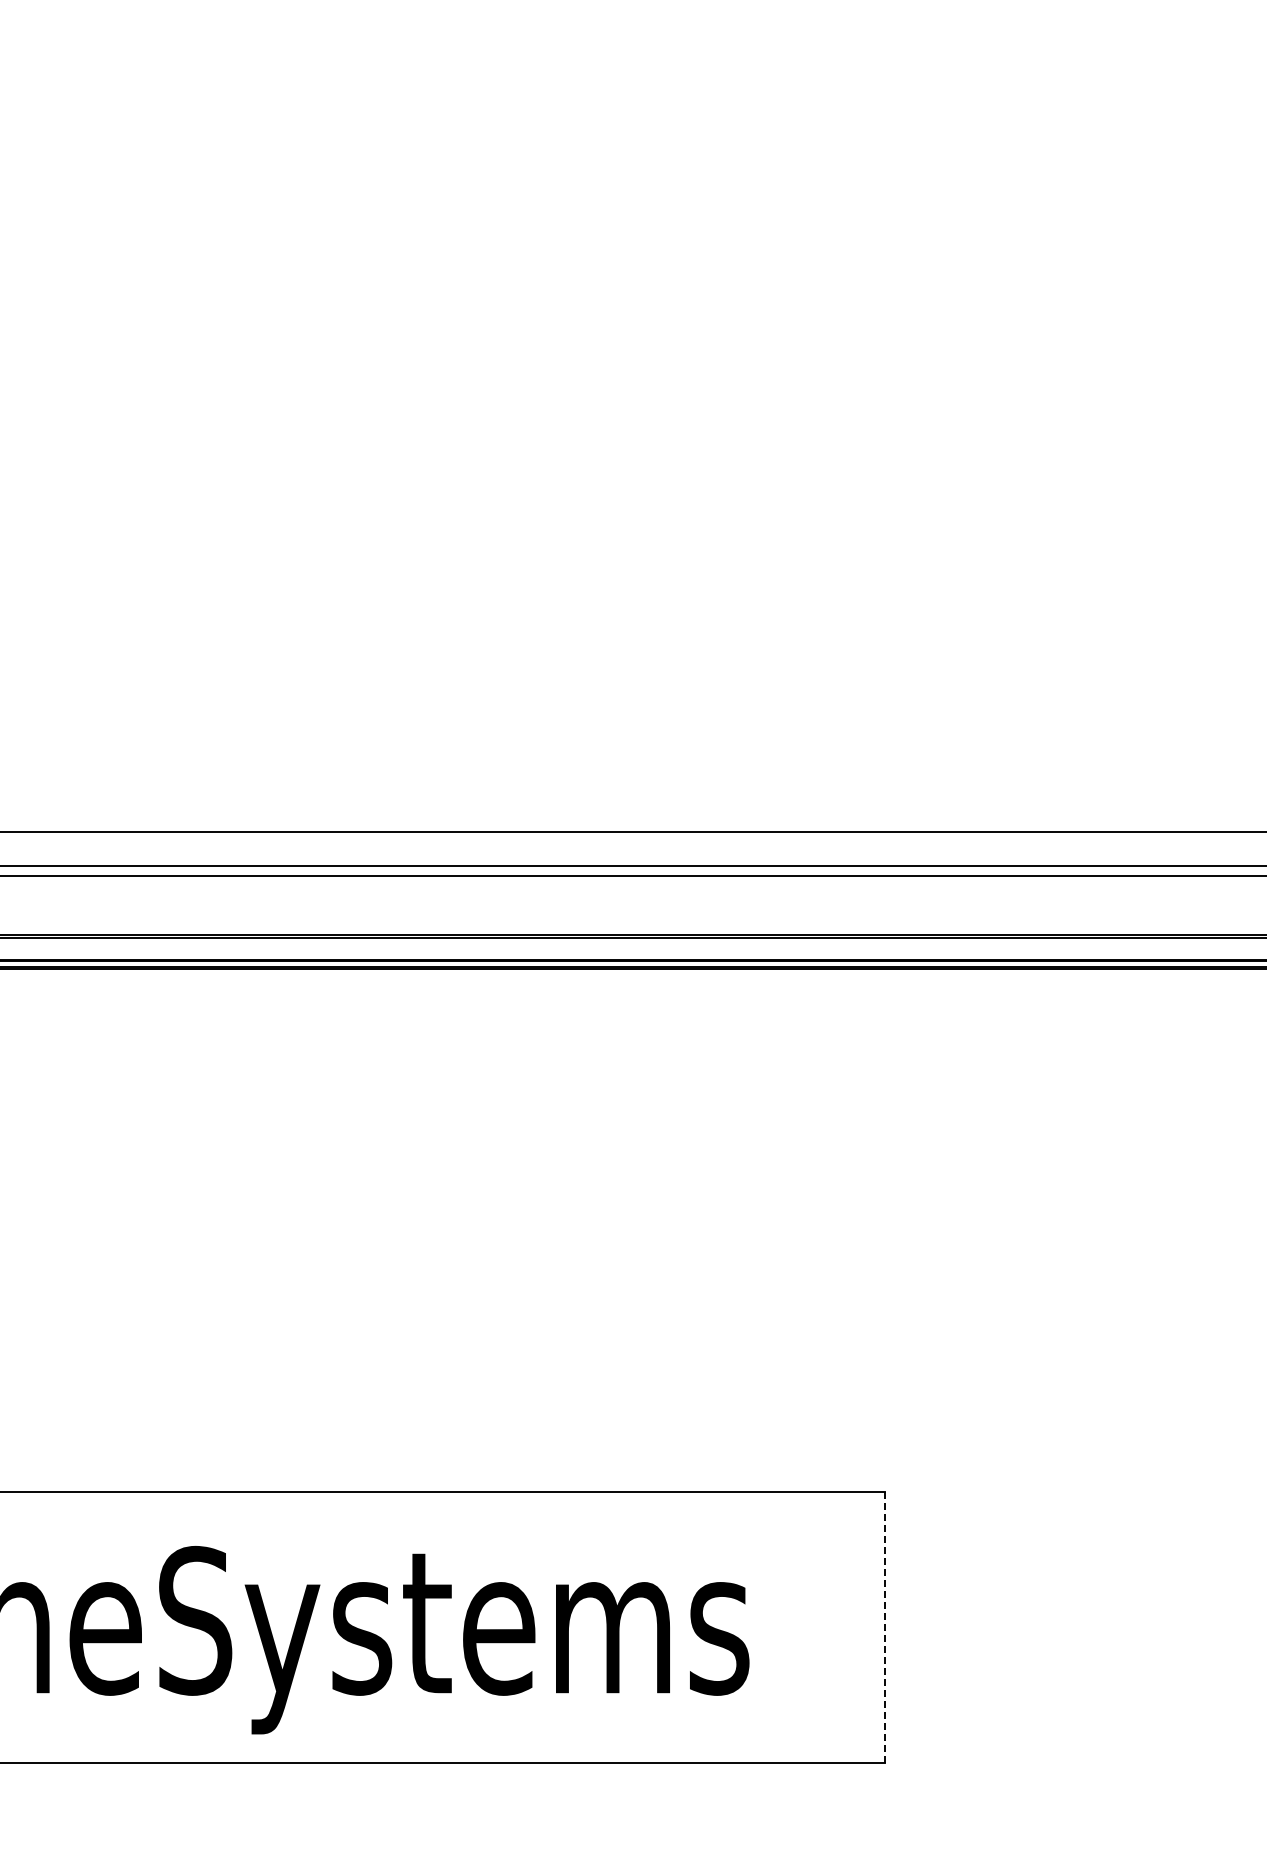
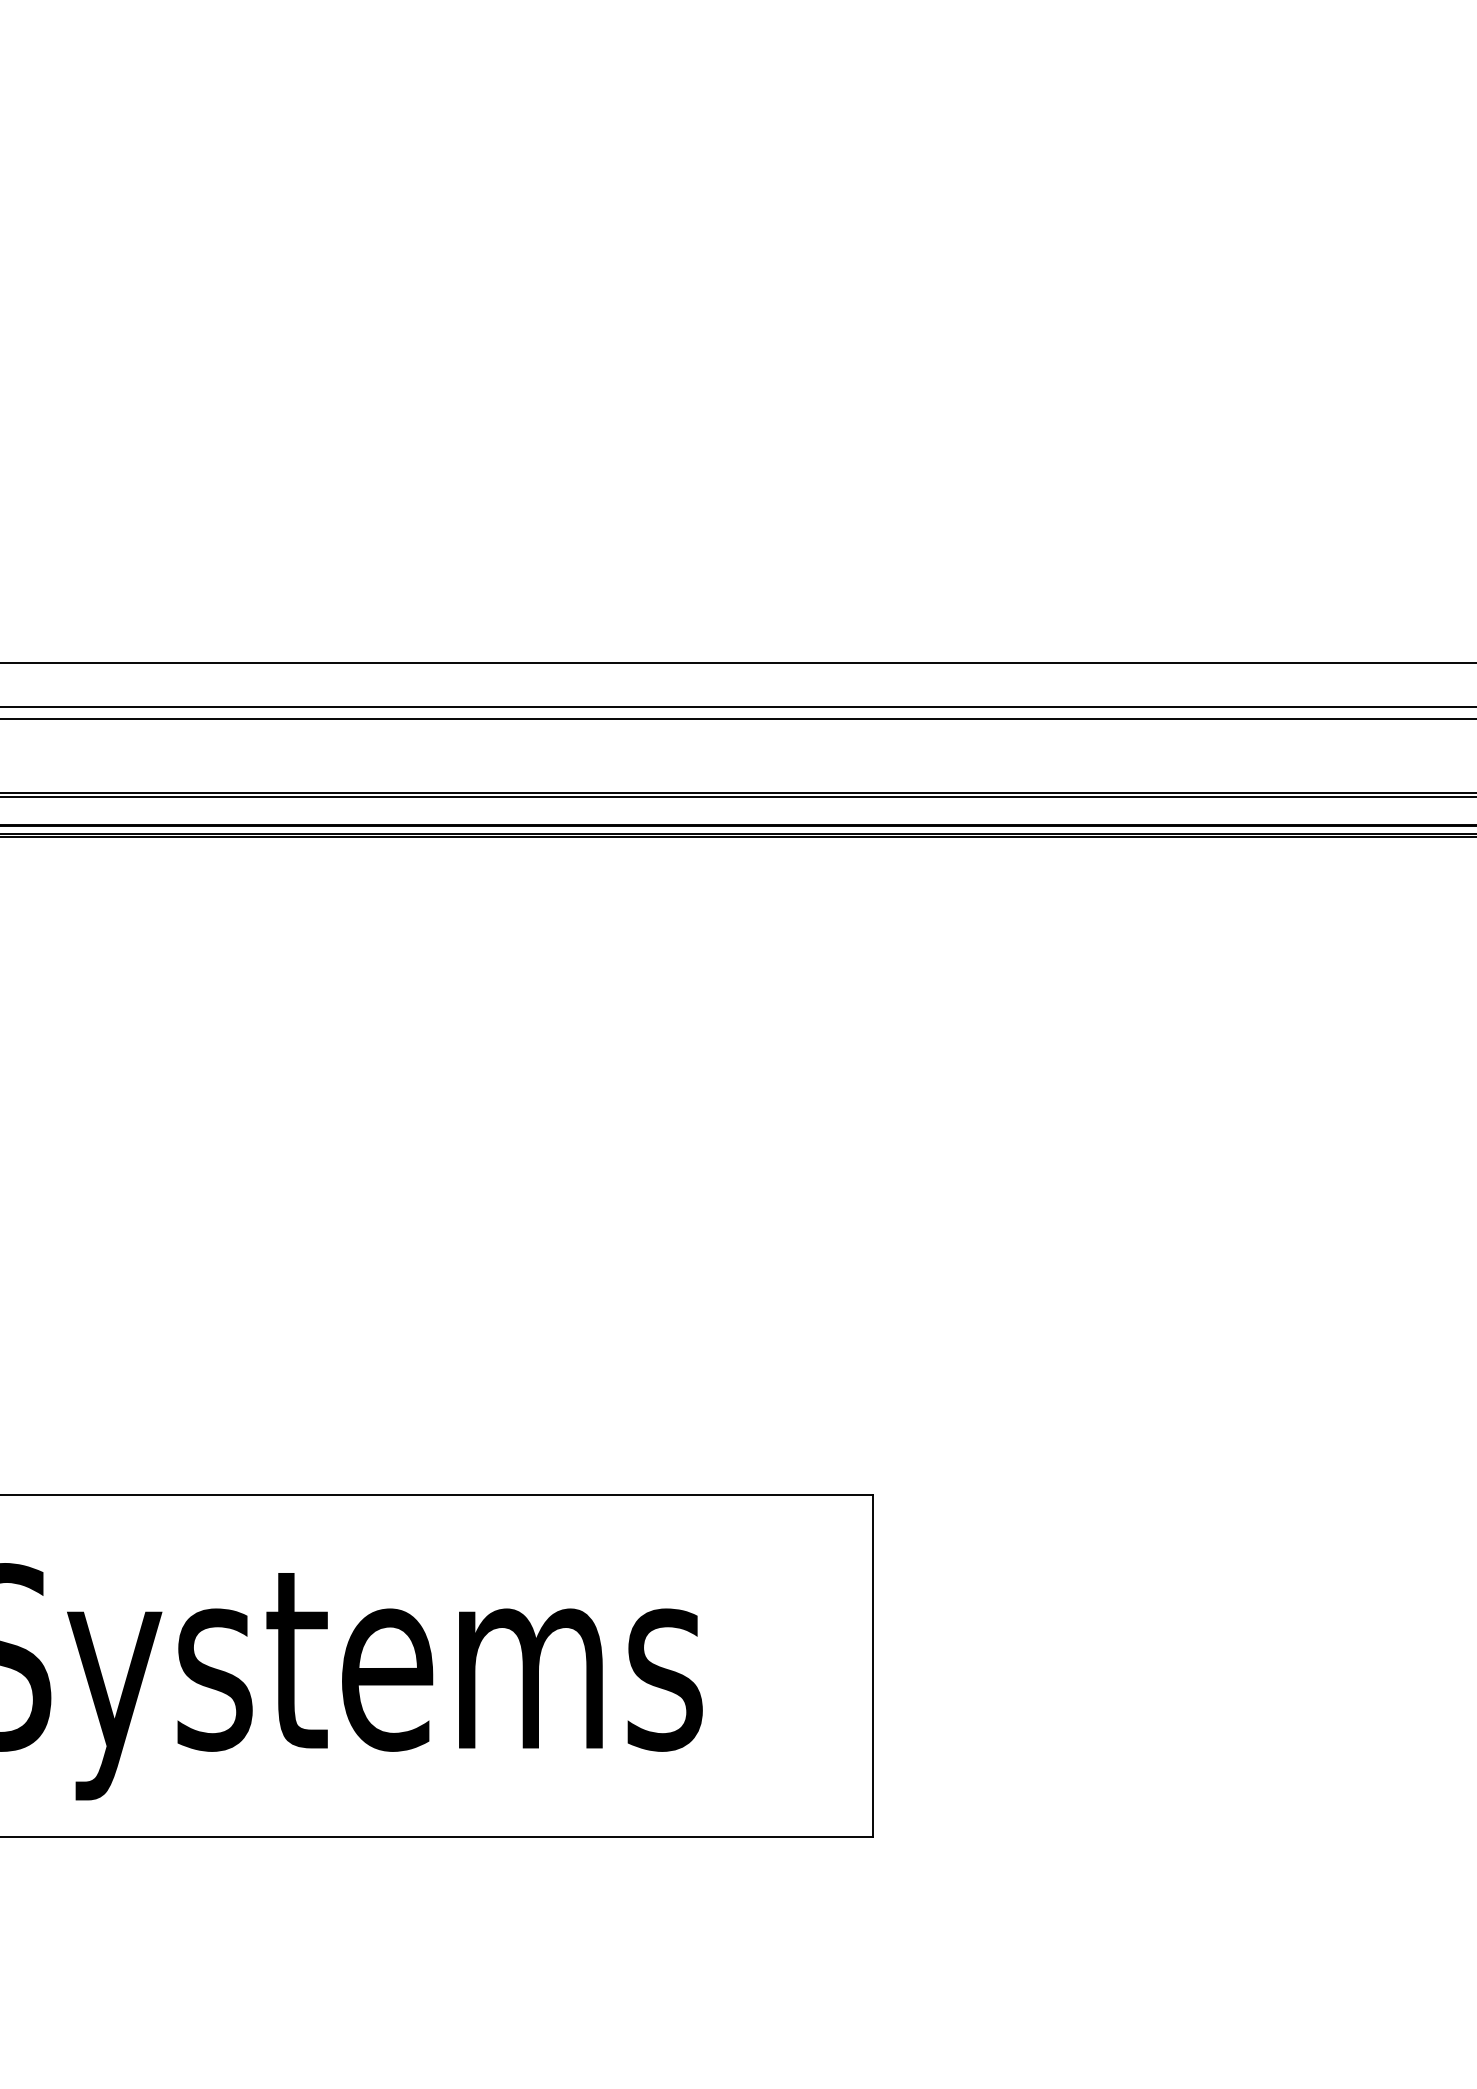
line: (884, 1627) -> (872, 1665), dashed -> solid

